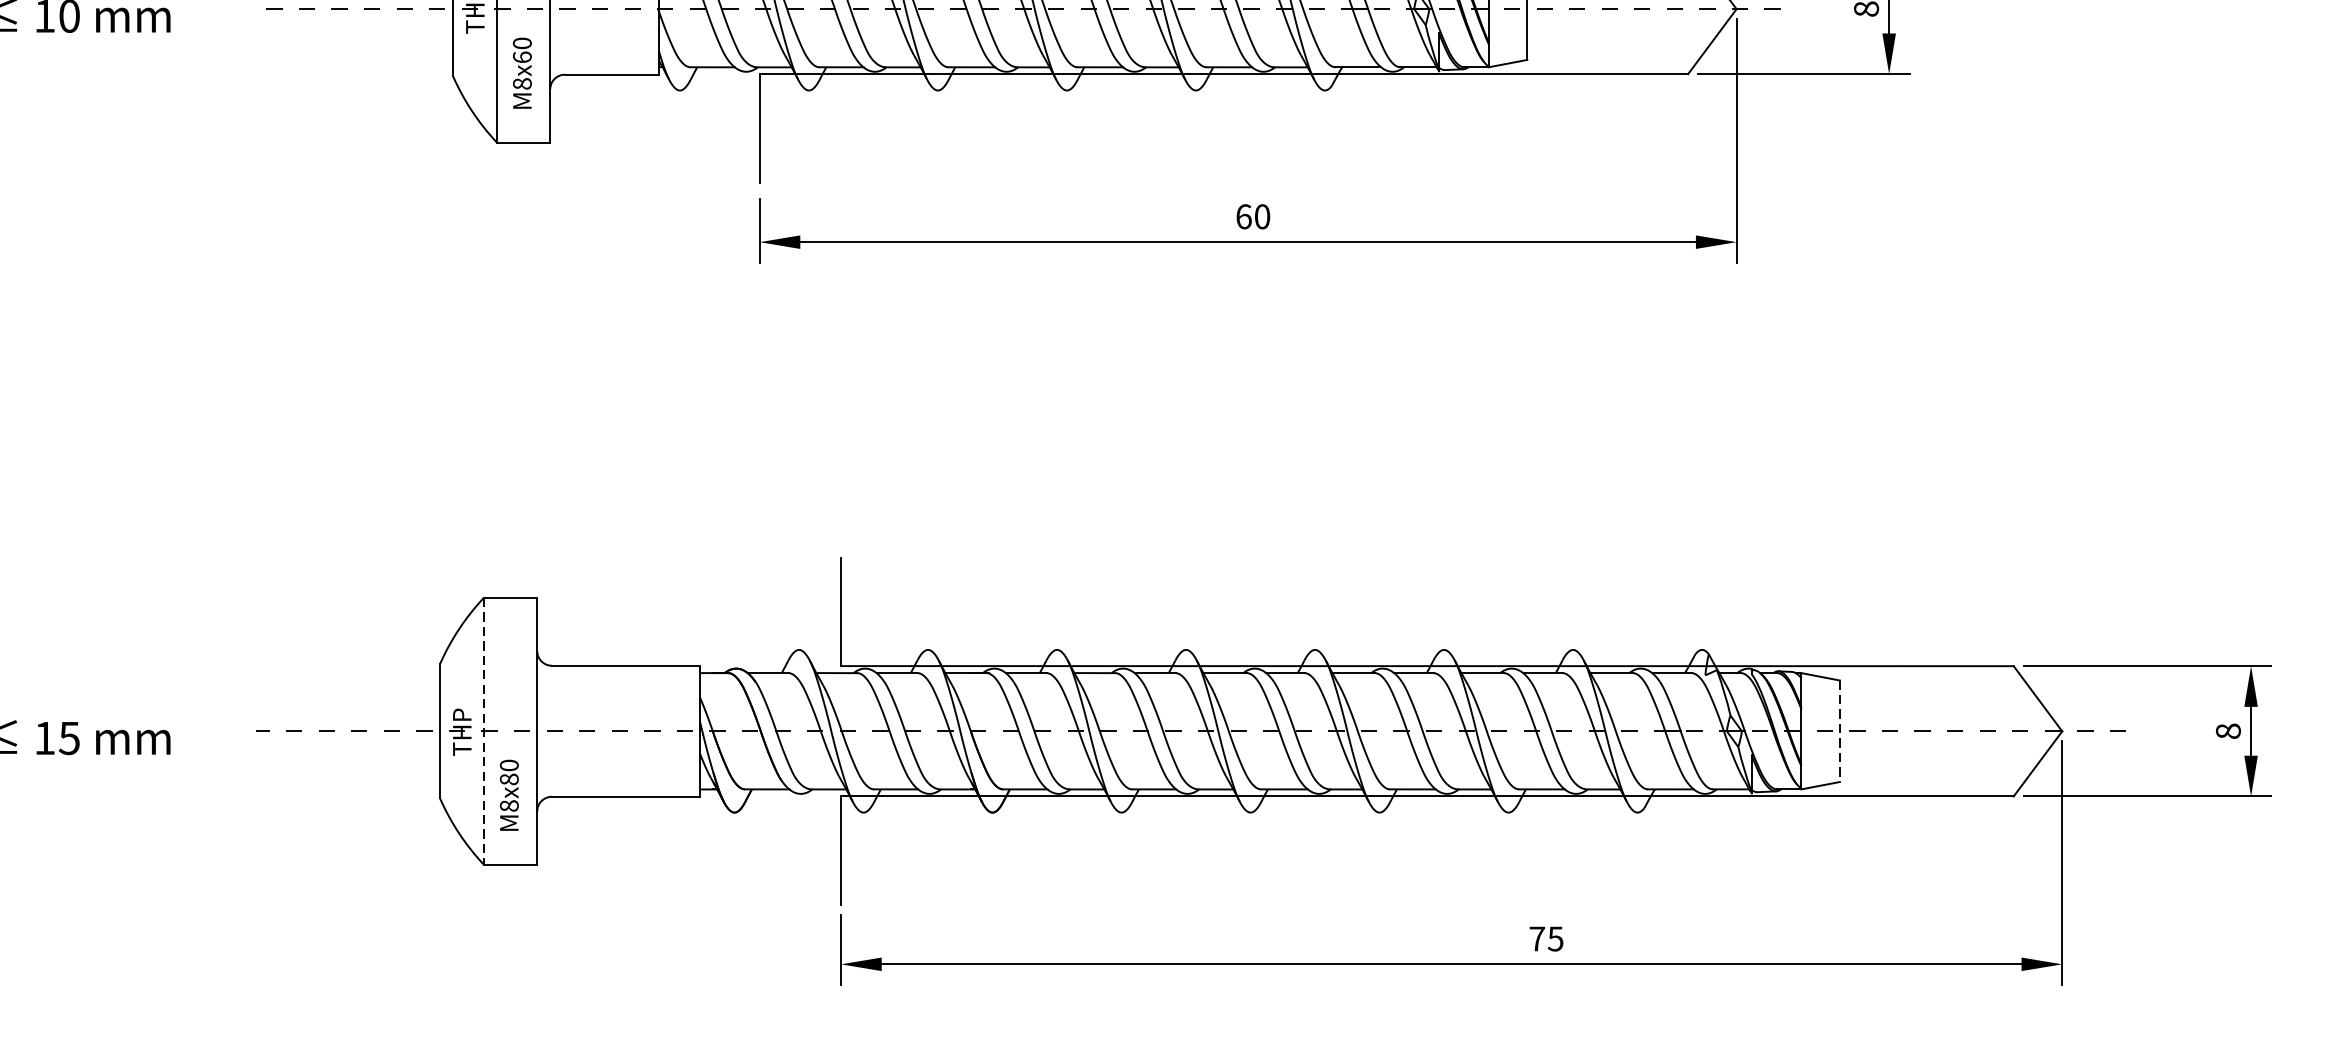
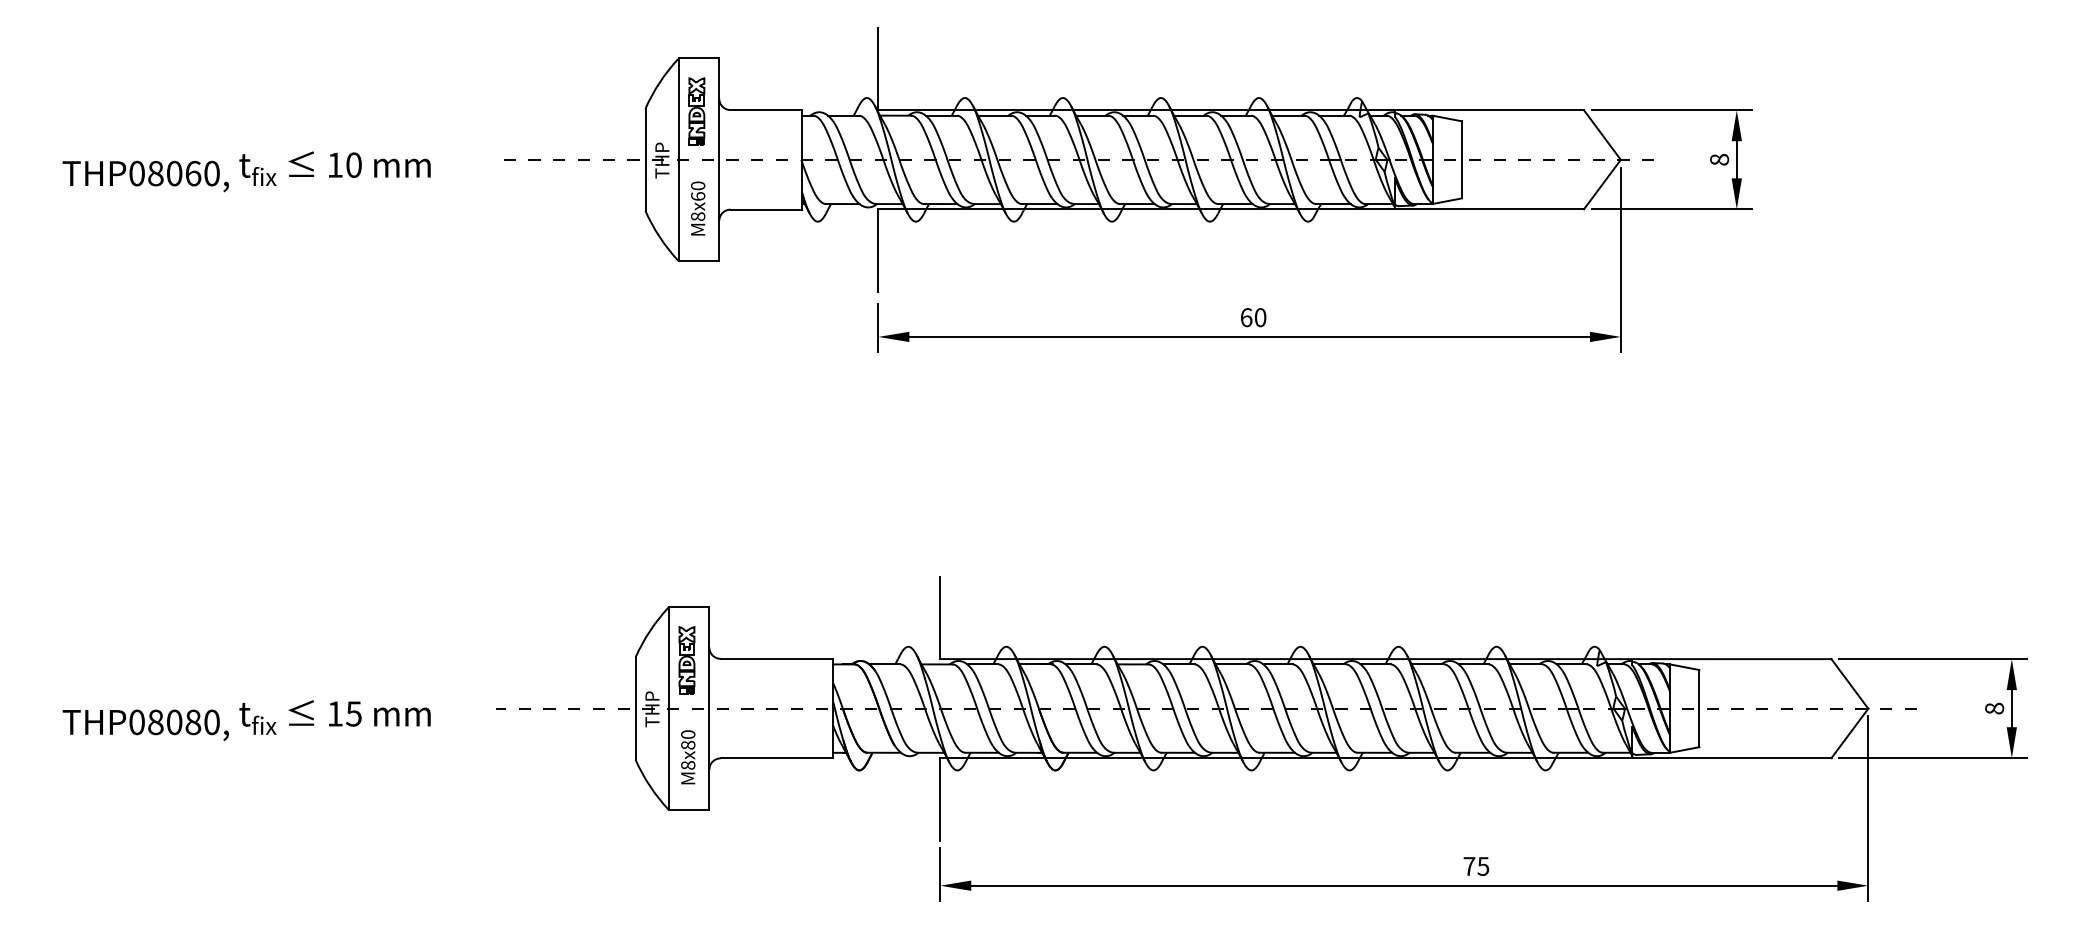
part: (507, 667) -> (686, 660), added
line: (1840, 731) -> (1699, 708), dashed -> solid
line: (483, 732) -> (668, 709), dashed -> solid

